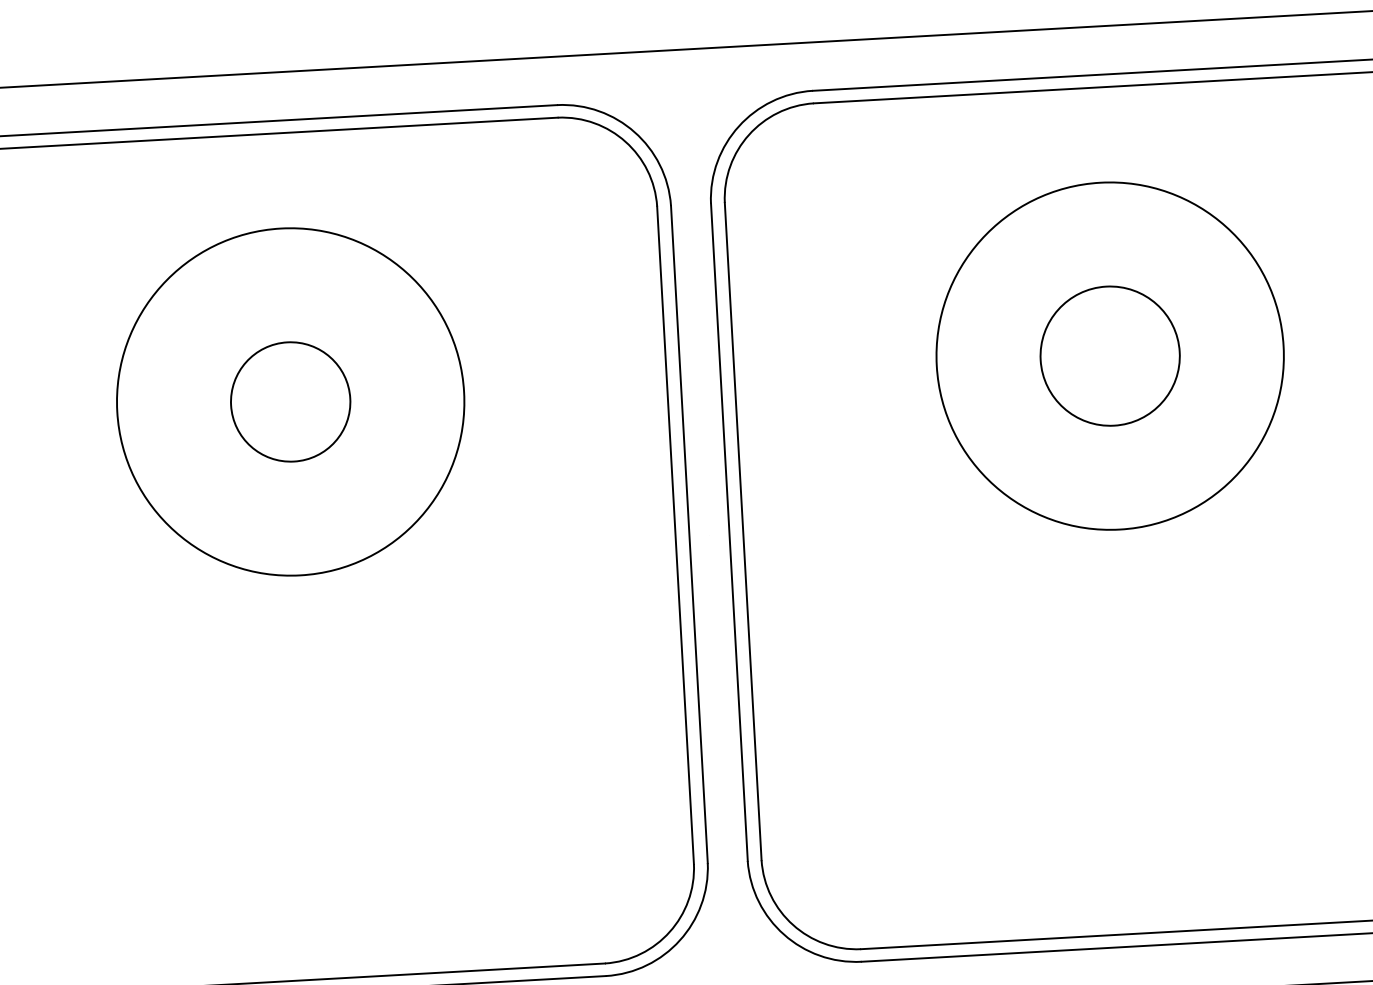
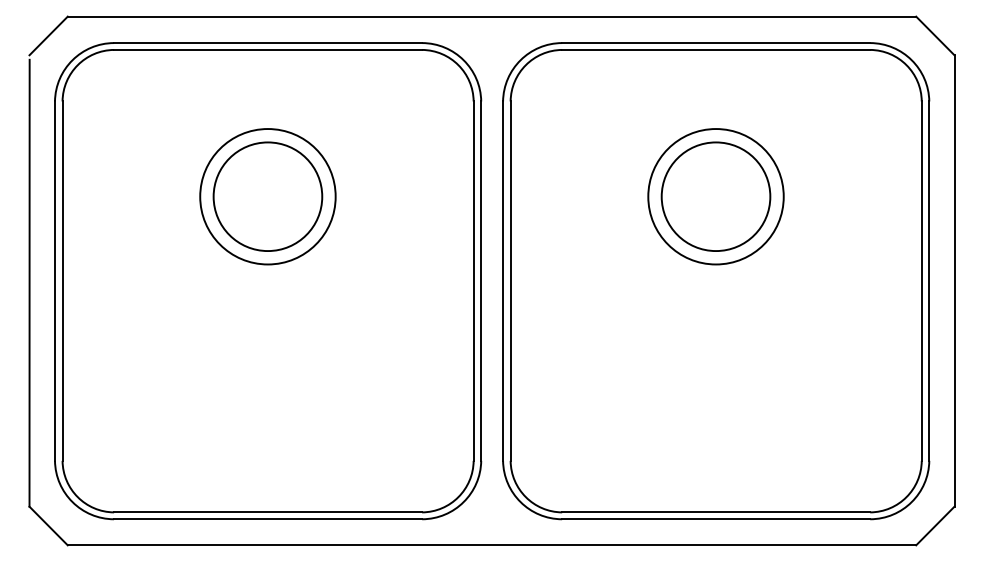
circle: (1109, 355) -> (715, 196), size x0.71
circle: (1109, 355) -> (715, 196), size x1.43
circle: (289, 401) -> (267, 196), size x0.71
circle: (289, 401) -> (267, 196), size x1.67

